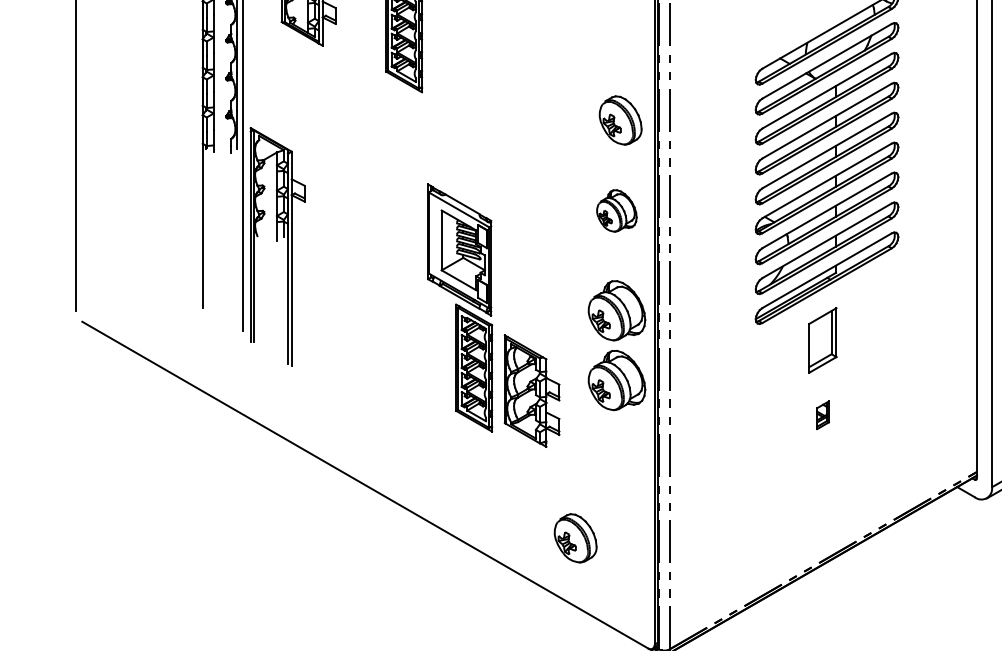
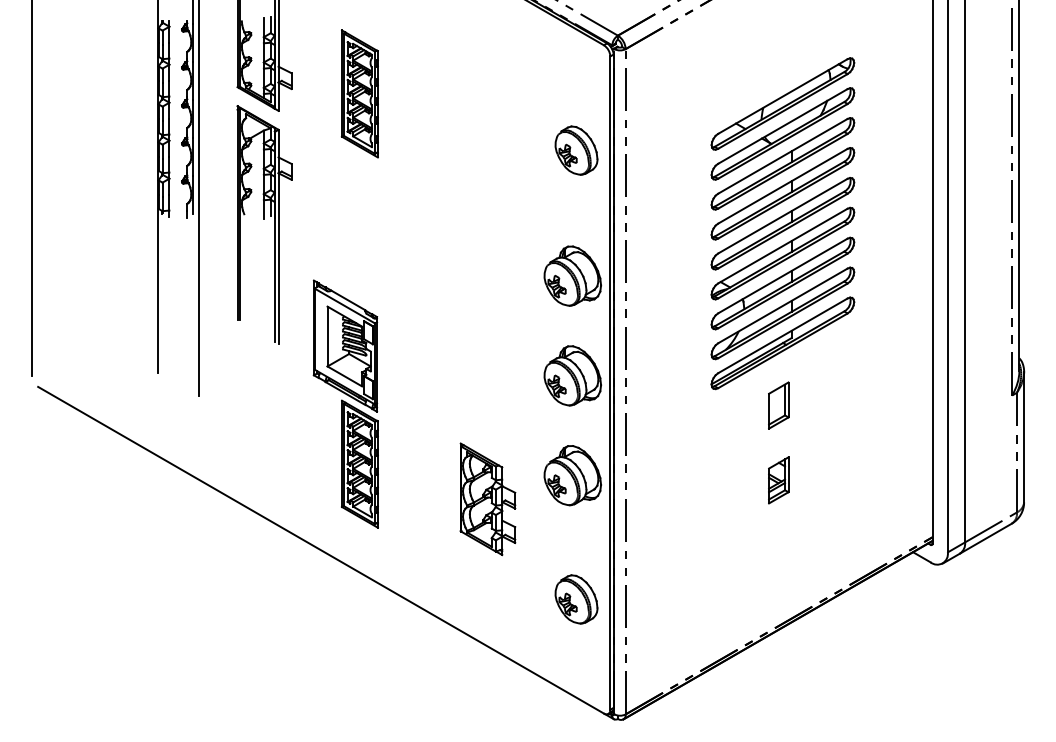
part: (620, 120) -> (576, 150), moved
part: (616, 210) -> (572, 275), size x1.43
part: (277, 246) -> (264, 224), moved
part: (459, 307) -> (345, 403), moved
part: (822, 340) -> (778, 405), size x0.71
part: (616, 380) -> (572, 475), moved
part: (531, 391) -> (487, 499), moved
part: (822, 415) -> (778, 480), size x1.67
part: (575, 538) -> (576, 599), moved

